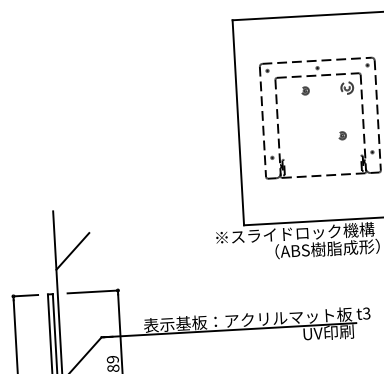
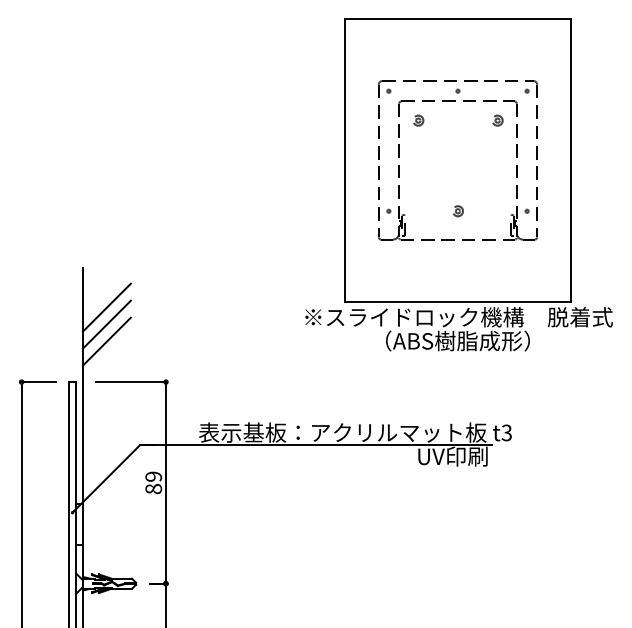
part: (347, 87) -> (497, 120), size x0.62
part: (305, 90) -> (418, 120), moved
part: (342, 135) -> (457, 211), moved
line: (71, 238) -> (106, 307), added
line: (73, 263) -> (106, 341), added

